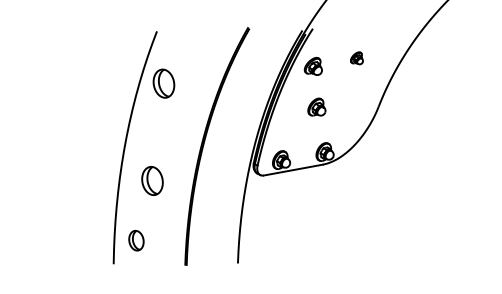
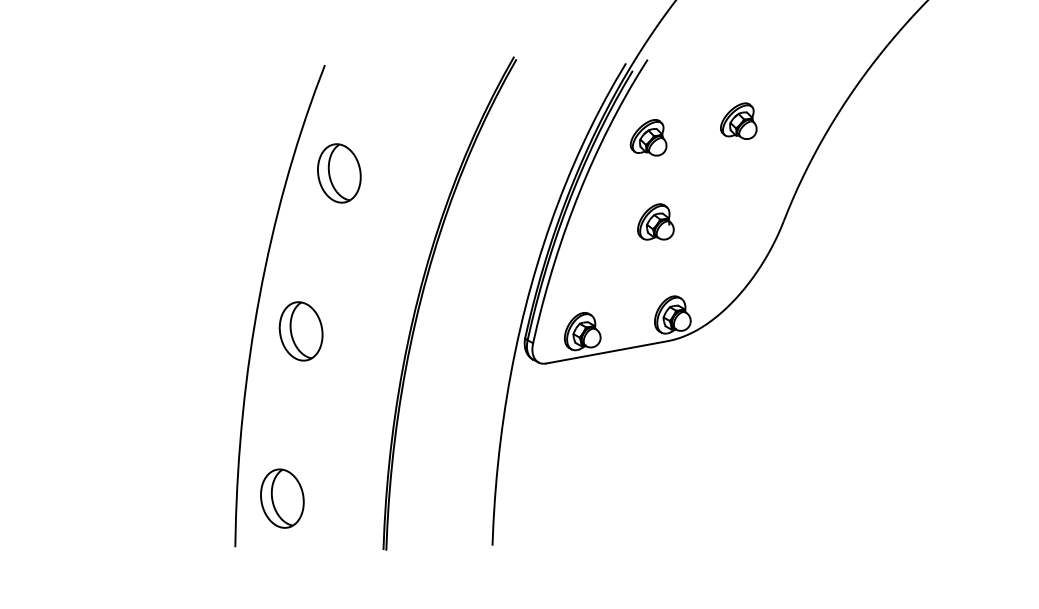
part: (356, 57) -> (737, 119), size x1.43
part: (152, 180) -> (301, 330), moved
part: (136, 240) -> (282, 498), size x1.43

